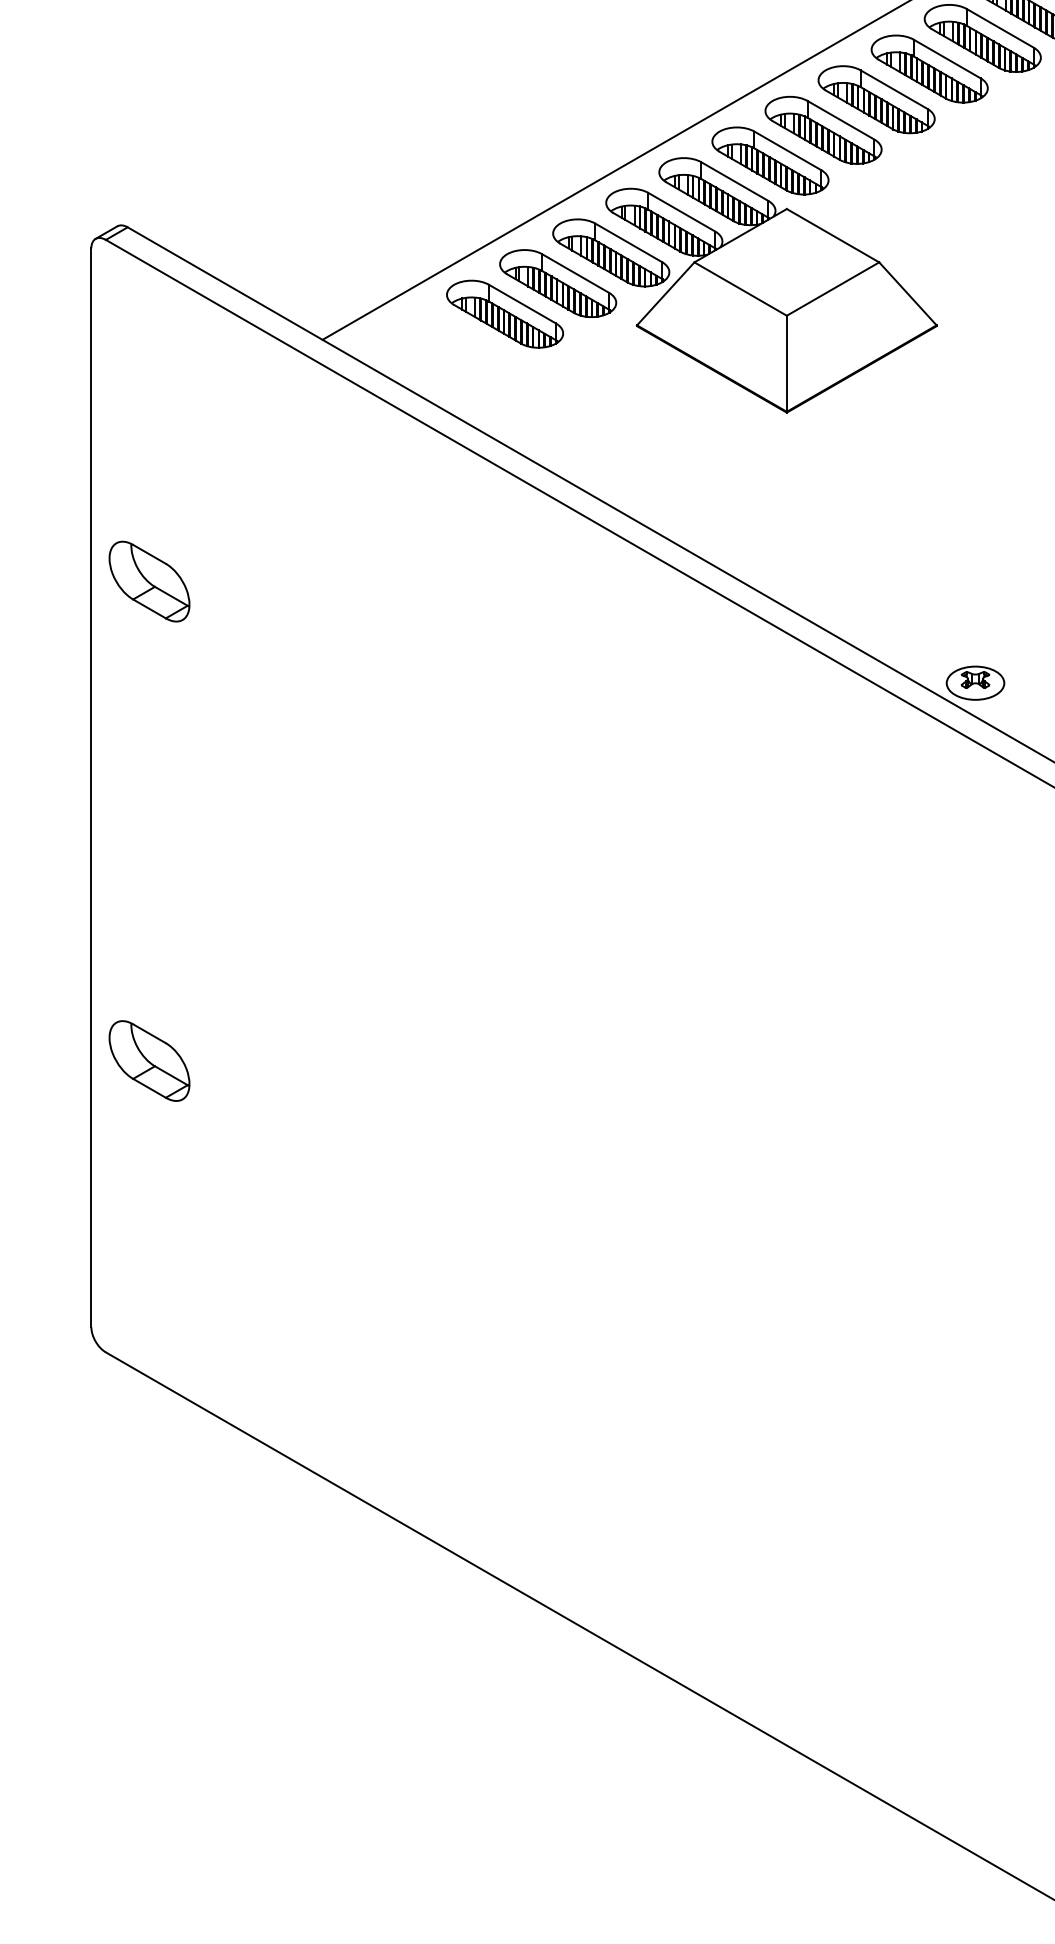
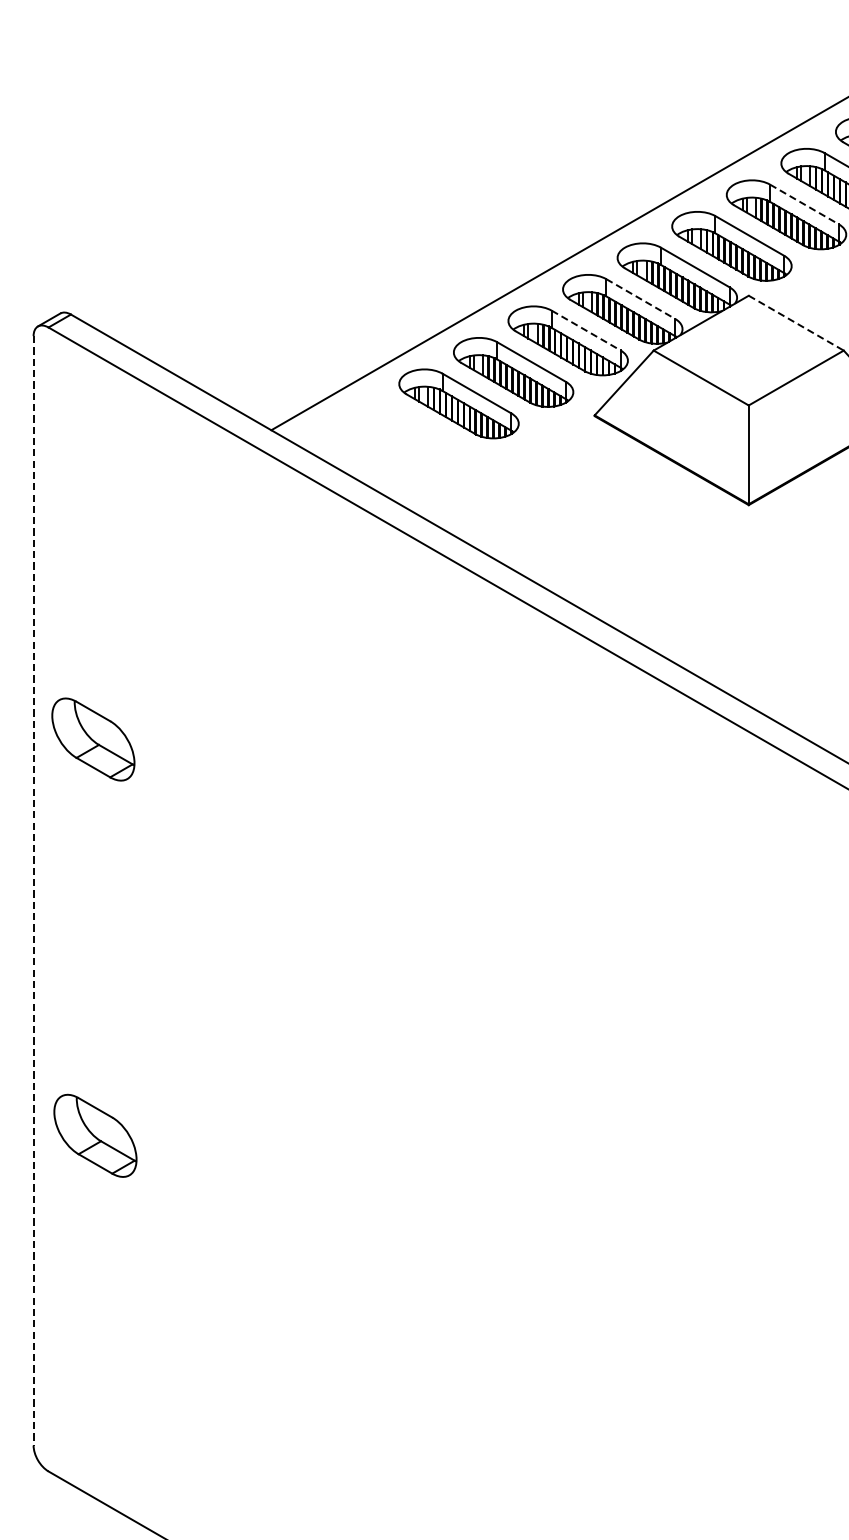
line: (841, 120) -> (804, 204), solid -> dashed
line: (681, 212) -> (640, 299), solid -> dashed
line: (833, 235) -> (796, 322), solid -> dashed
line: (628, 242) -> (585, 330), solid -> dashed
part: (149, 581) -> (93, 739), moved
line: (91, 788) -> (33, 891), solid -> dashed
part: (149, 1060) -> (95, 1135), moved

